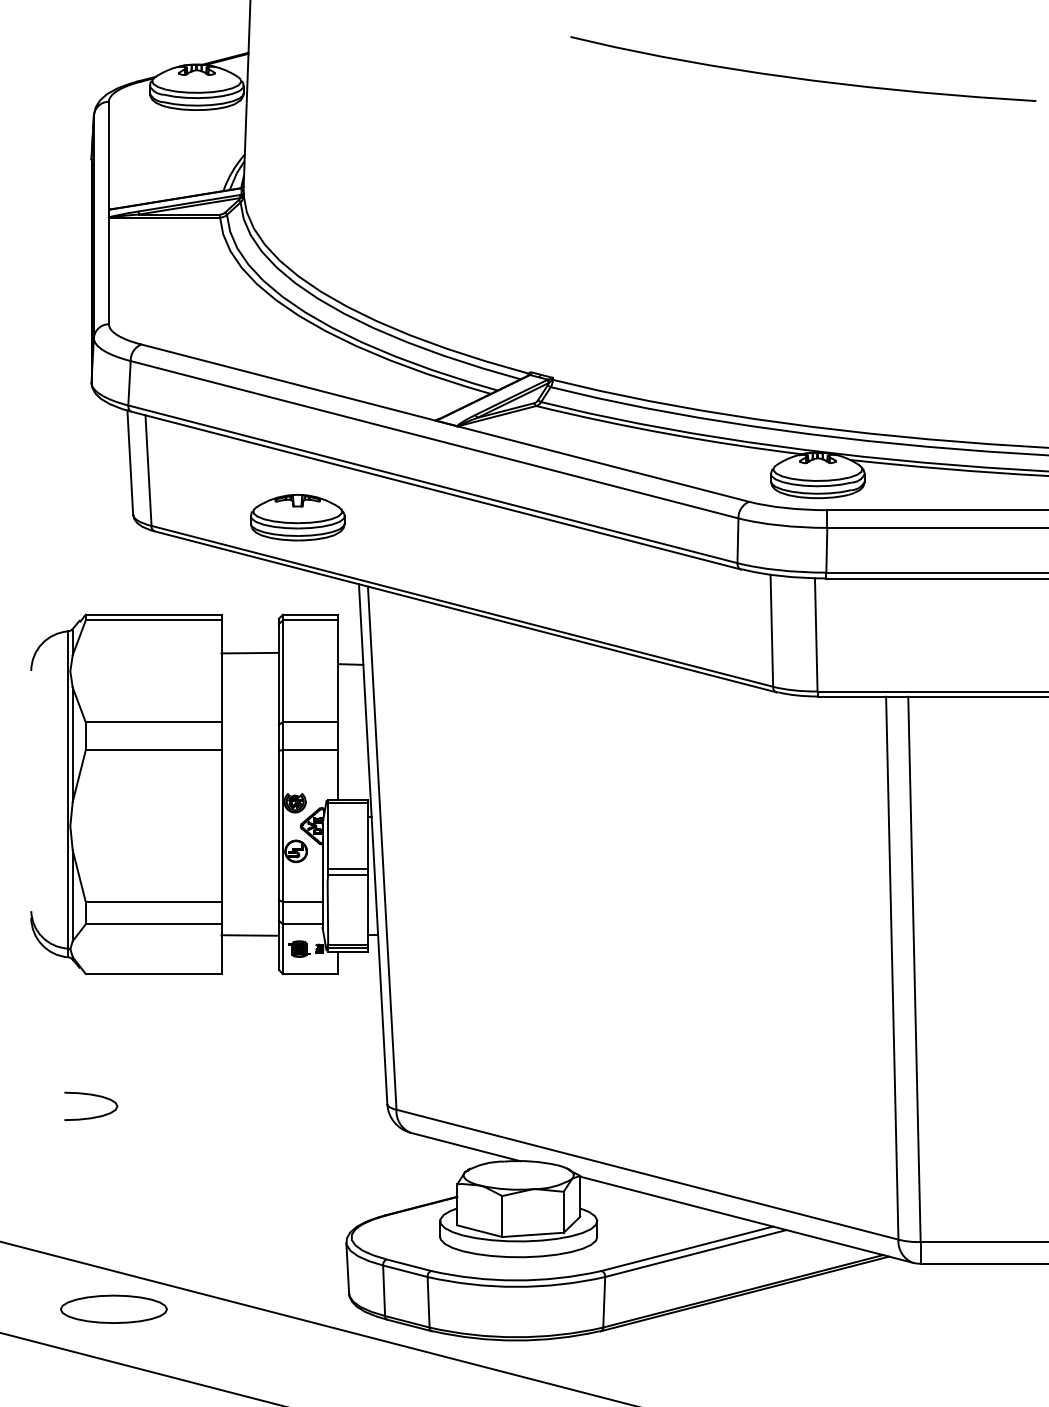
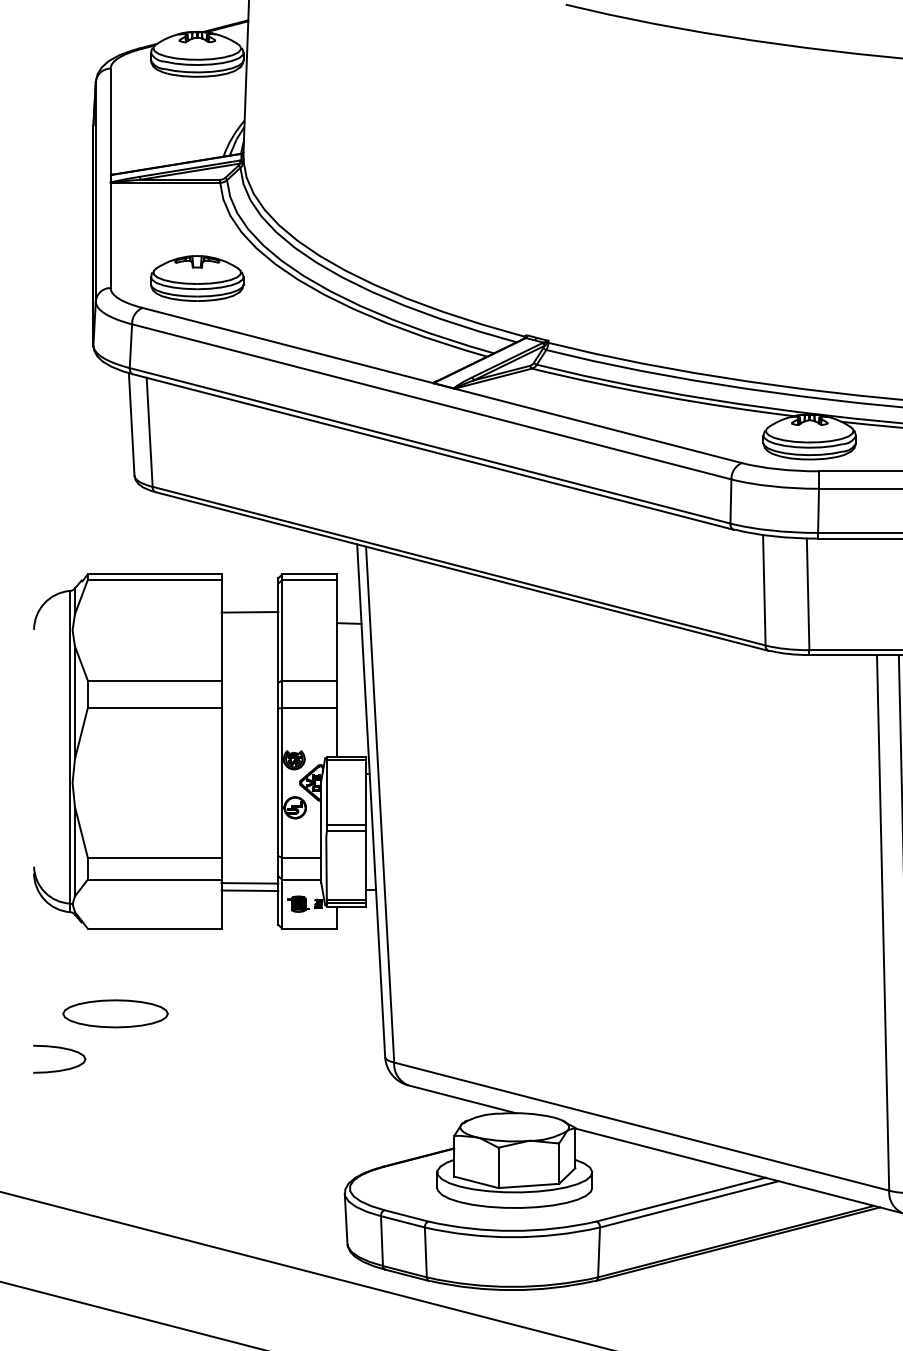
part: (297, 517) -> (196, 278), moved
line: (249, 927) -> (249, 882), added
curve: (94, 1096) -> (62, 1049), moved
part: (113, 1308) -> (115, 1013), moved

